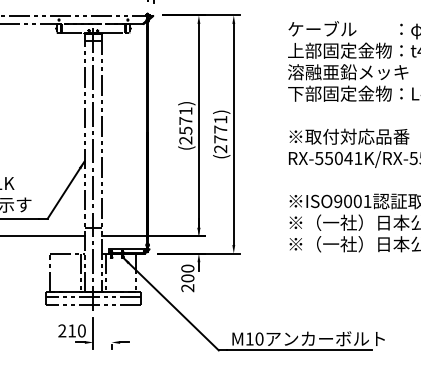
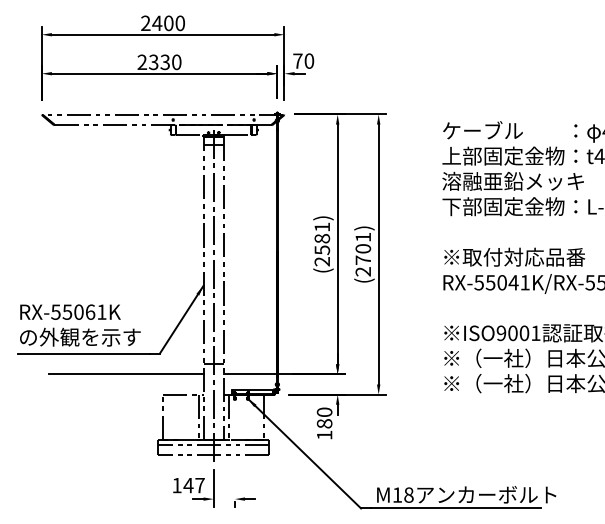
text: (186, 120) -> (322, 238), (2571) -> (2581)
text: (220, 129) -> (363, 248), (2771) -> (2701)
text: (187, 283) -> (324, 429), 200 -> 180
text: (72, 330) -> (188, 485), 210 -> 147
text: (259, 339) -> (408, 495), M10 -> M18

